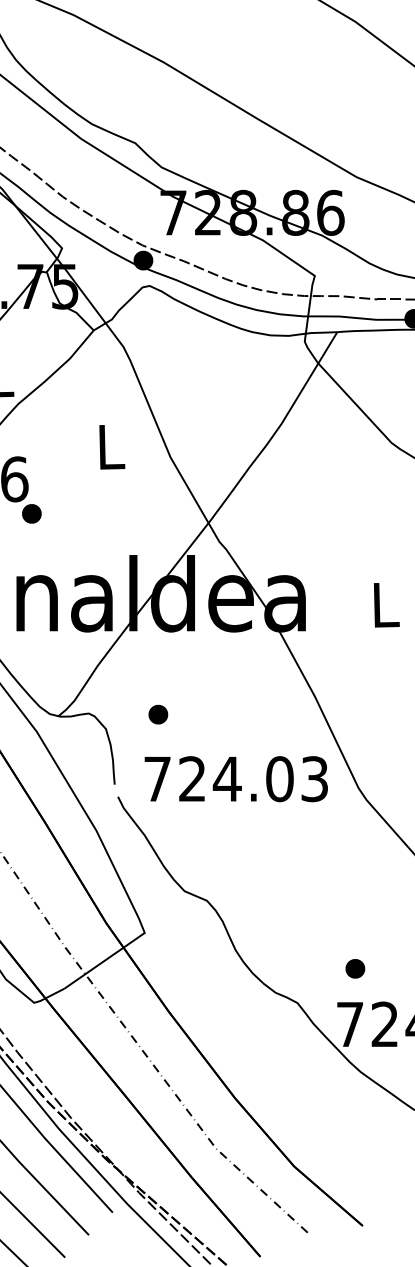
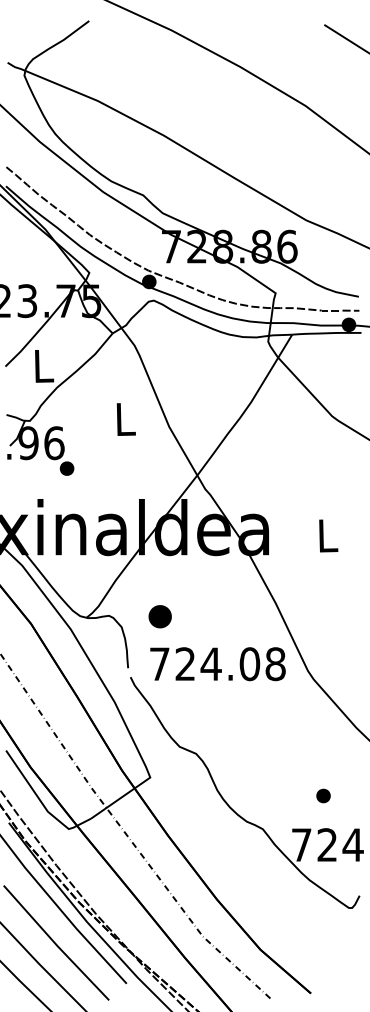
part: (158, 714) -> (160, 616), size x1.6
text: (314, 779) -> (275, 664), 724.03 -> 724.08
part: (355, 968) -> (323, 795), moved

